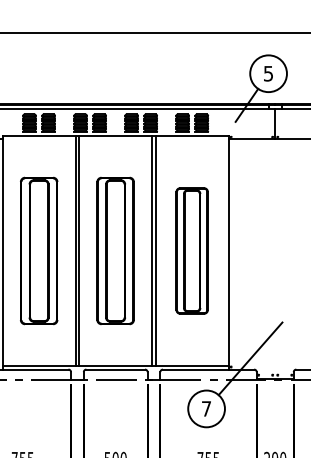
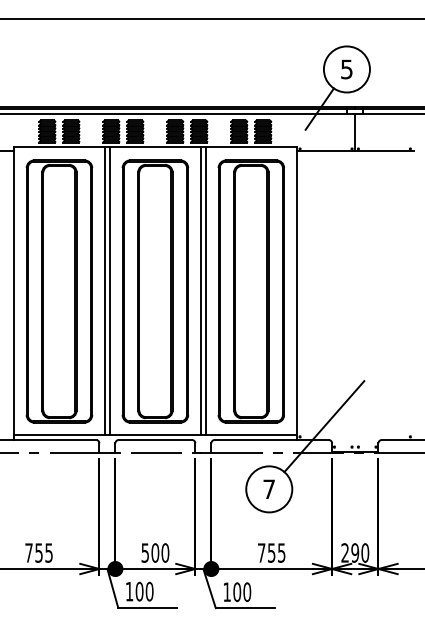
part: (39, 250) -> (59, 291), size x1.43
part: (114, 250) -> (154, 291), size x1.43
part: (191, 250) -> (250, 291), size x1.67

